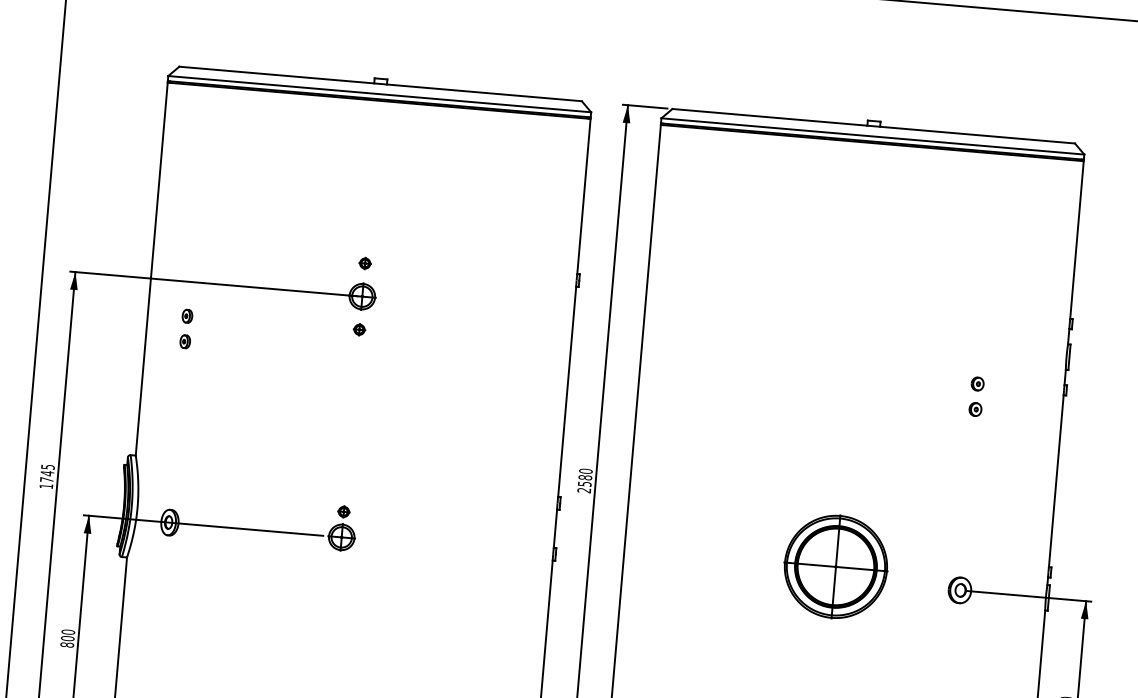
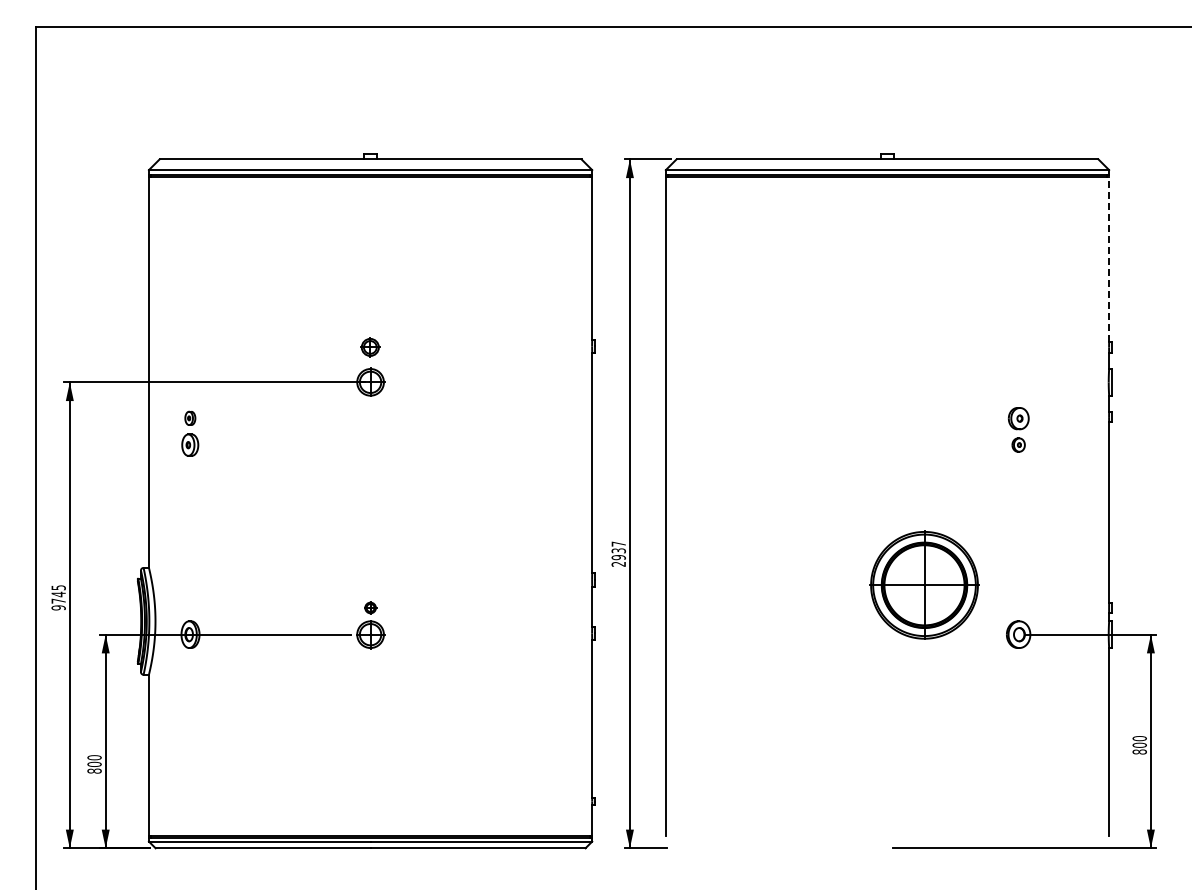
line: (1077, 239) -> (1109, 259), solid -> dashed
part: (365, 263) -> (370, 347), size x1.6
part: (359, 329) -> (370, 416), removed
part: (185, 341) -> (190, 444), size x1.6
part: (977, 383) -> (1018, 417), size x1.6
text: (585, 477) -> (618, 550), 2580 -> 2937
text: (46, 485) -> (58, 607), 1745 -> 9745
part: (836, 566) -> (924, 584), moved

